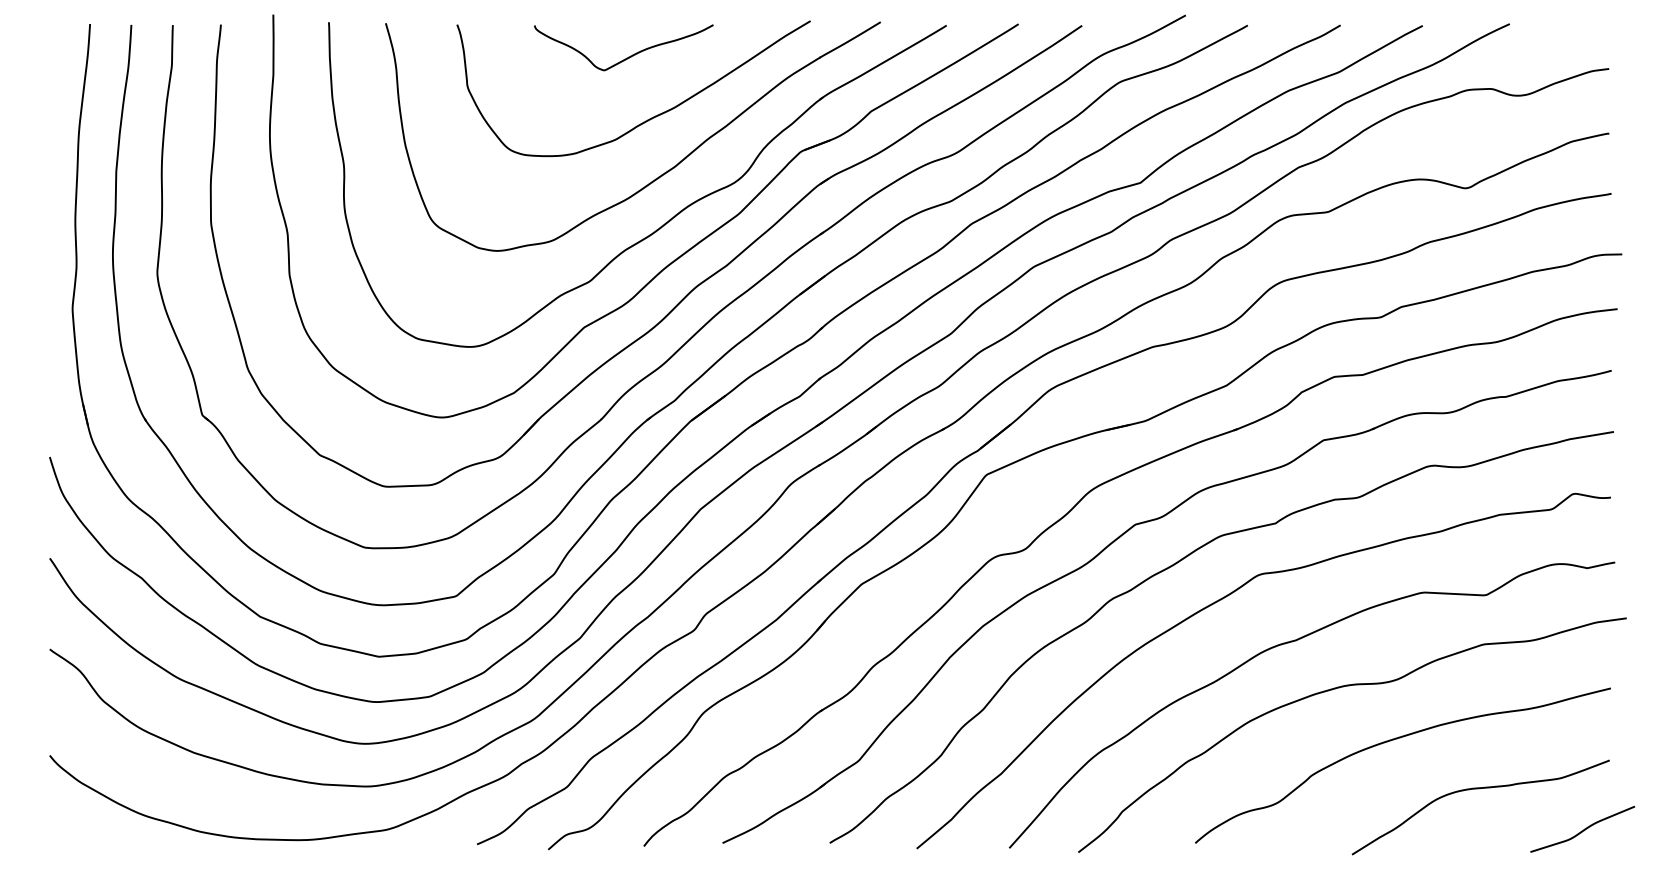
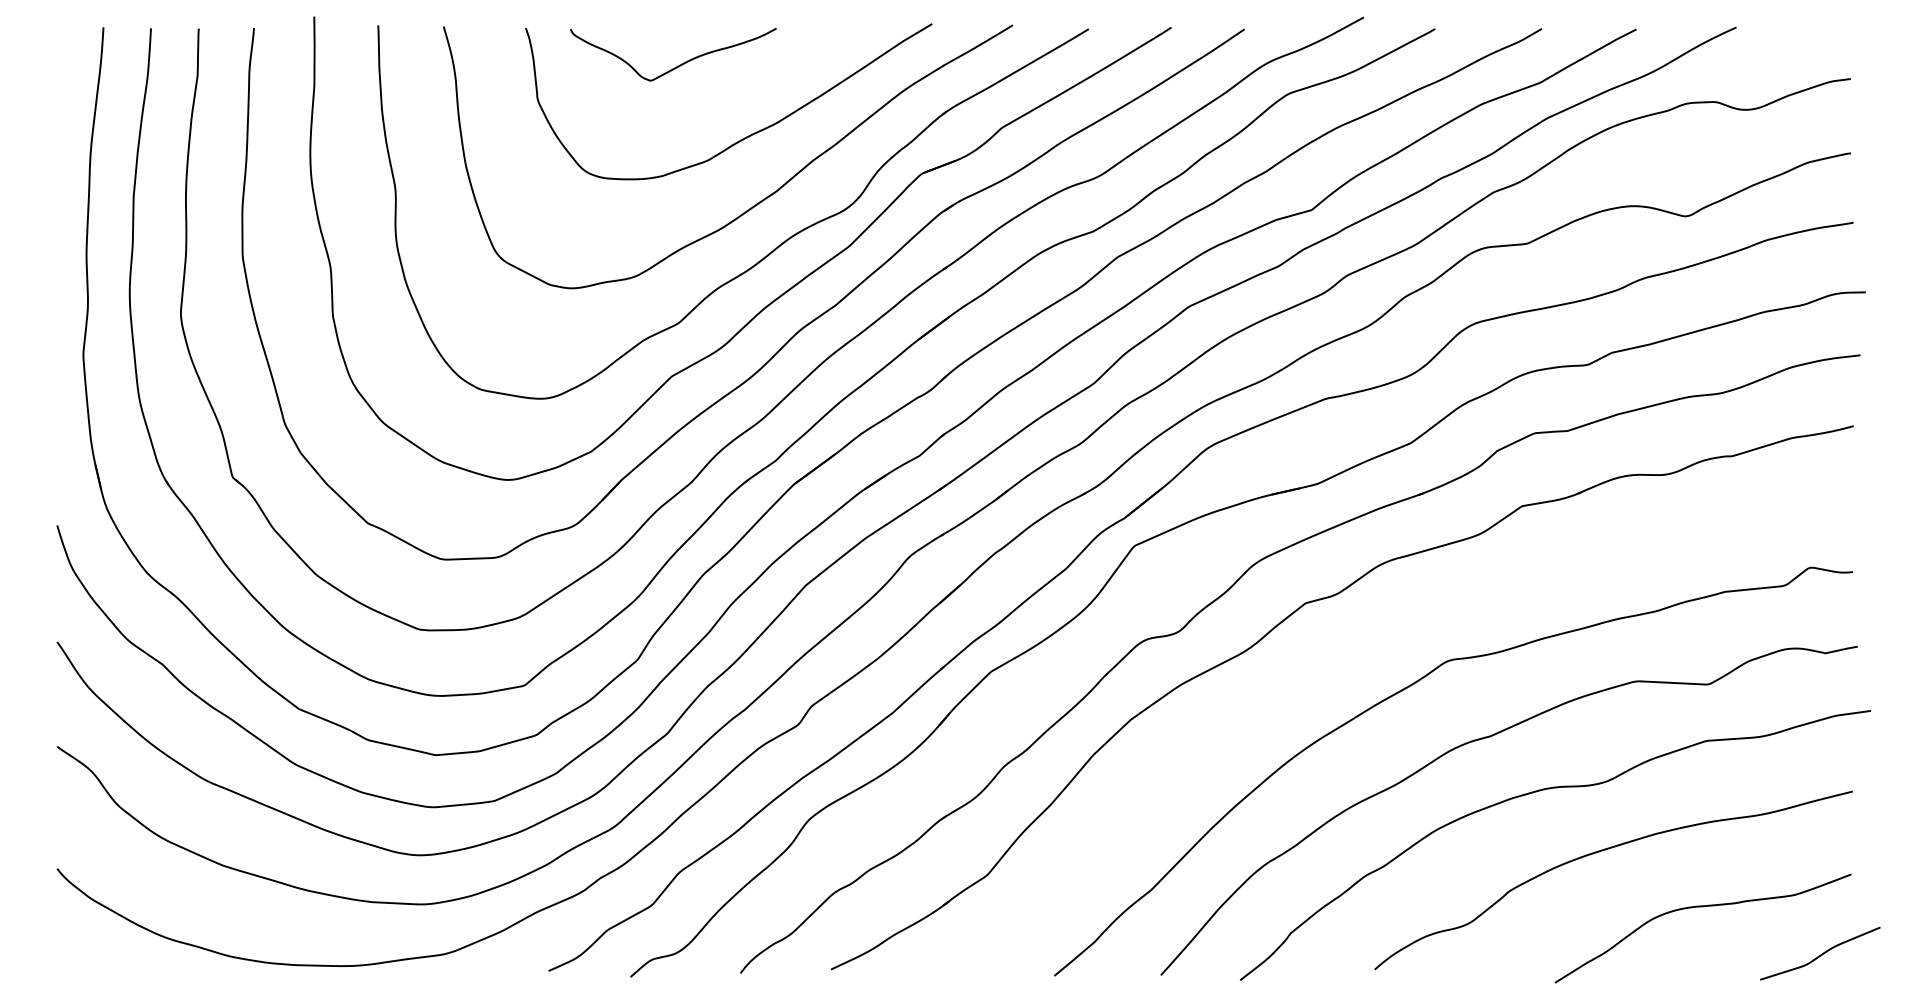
curve: (629, 56) -> (679, 64), moved
curve: (1174, 565) -> (1350, 650), removed

